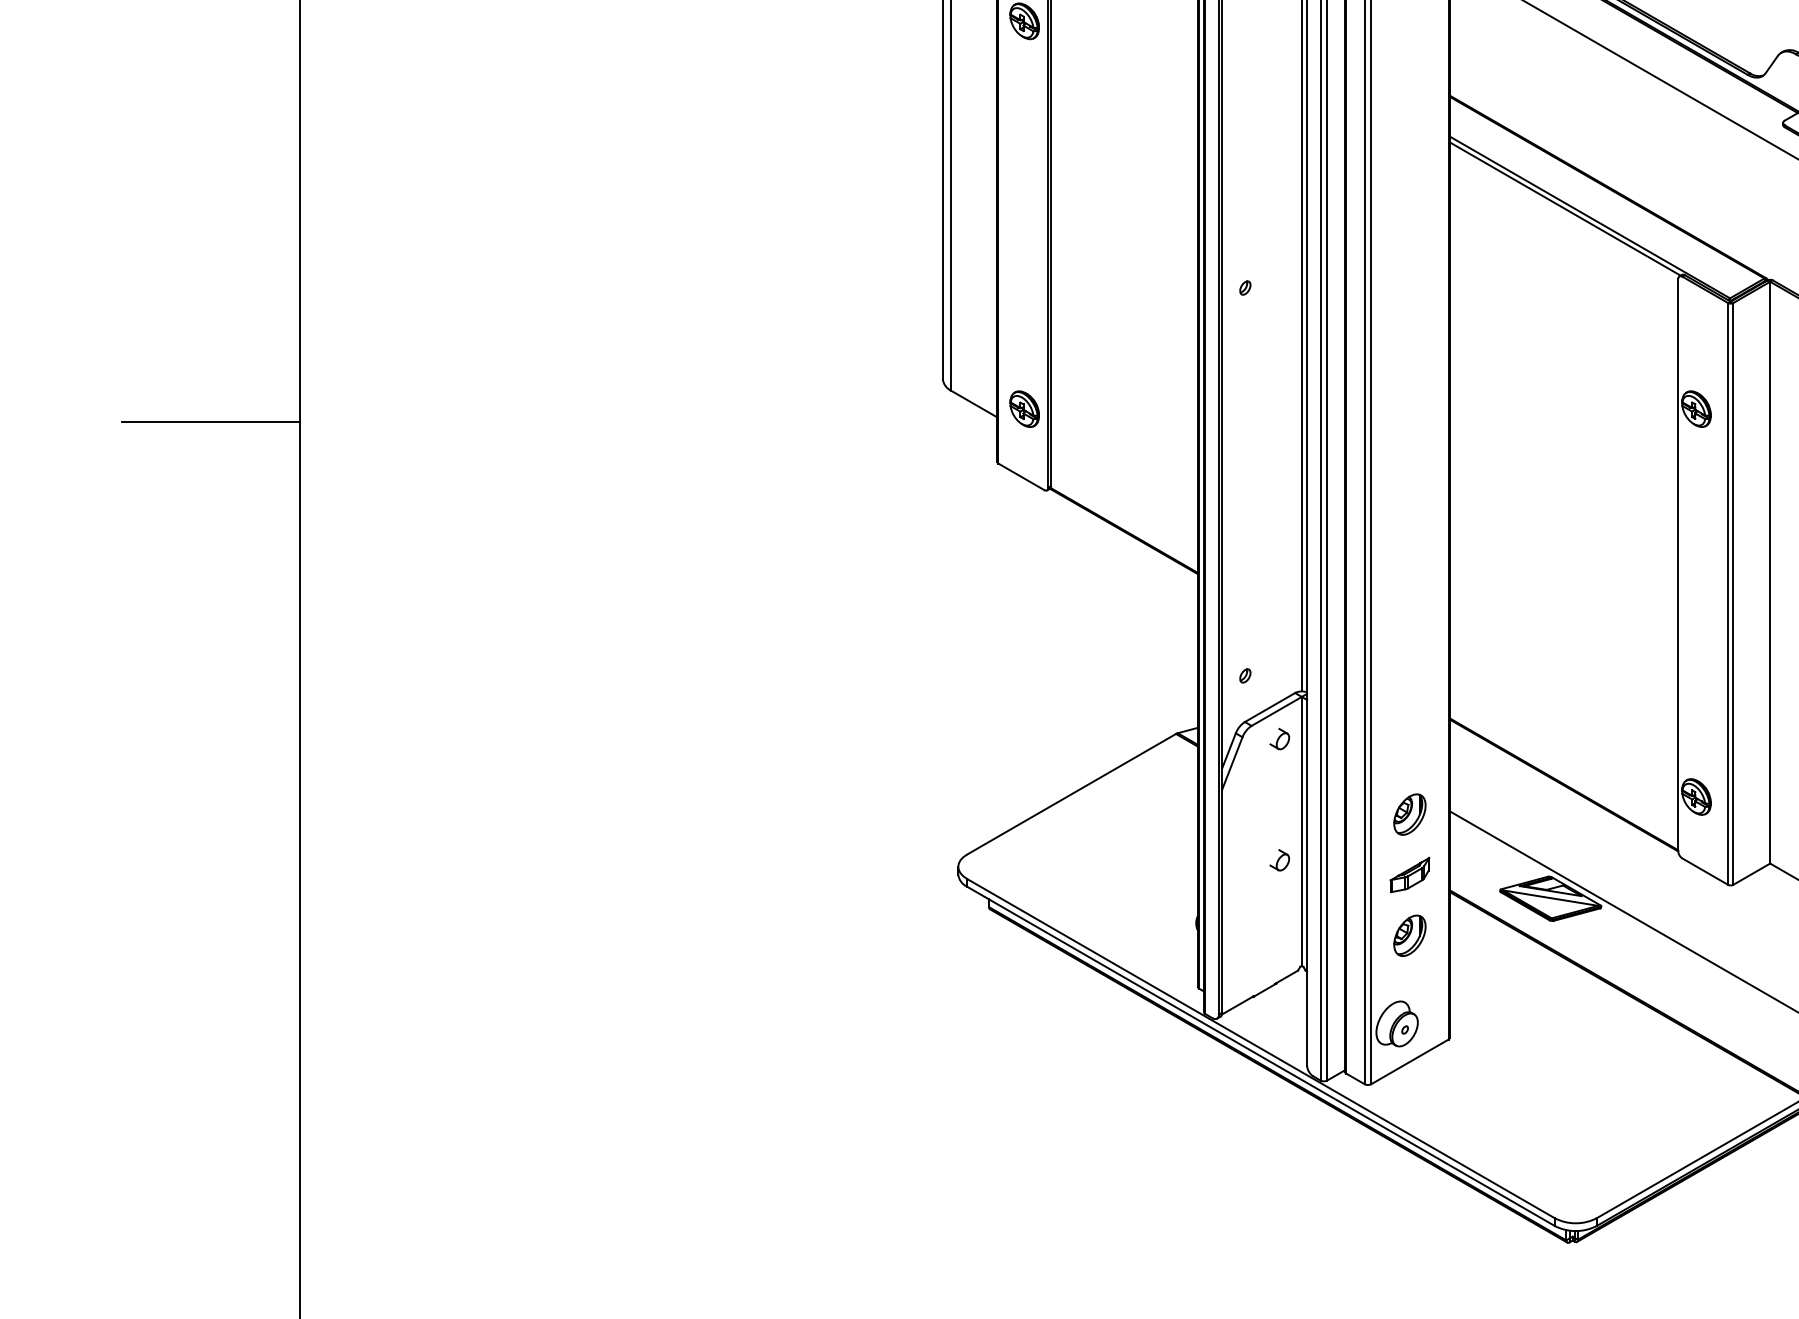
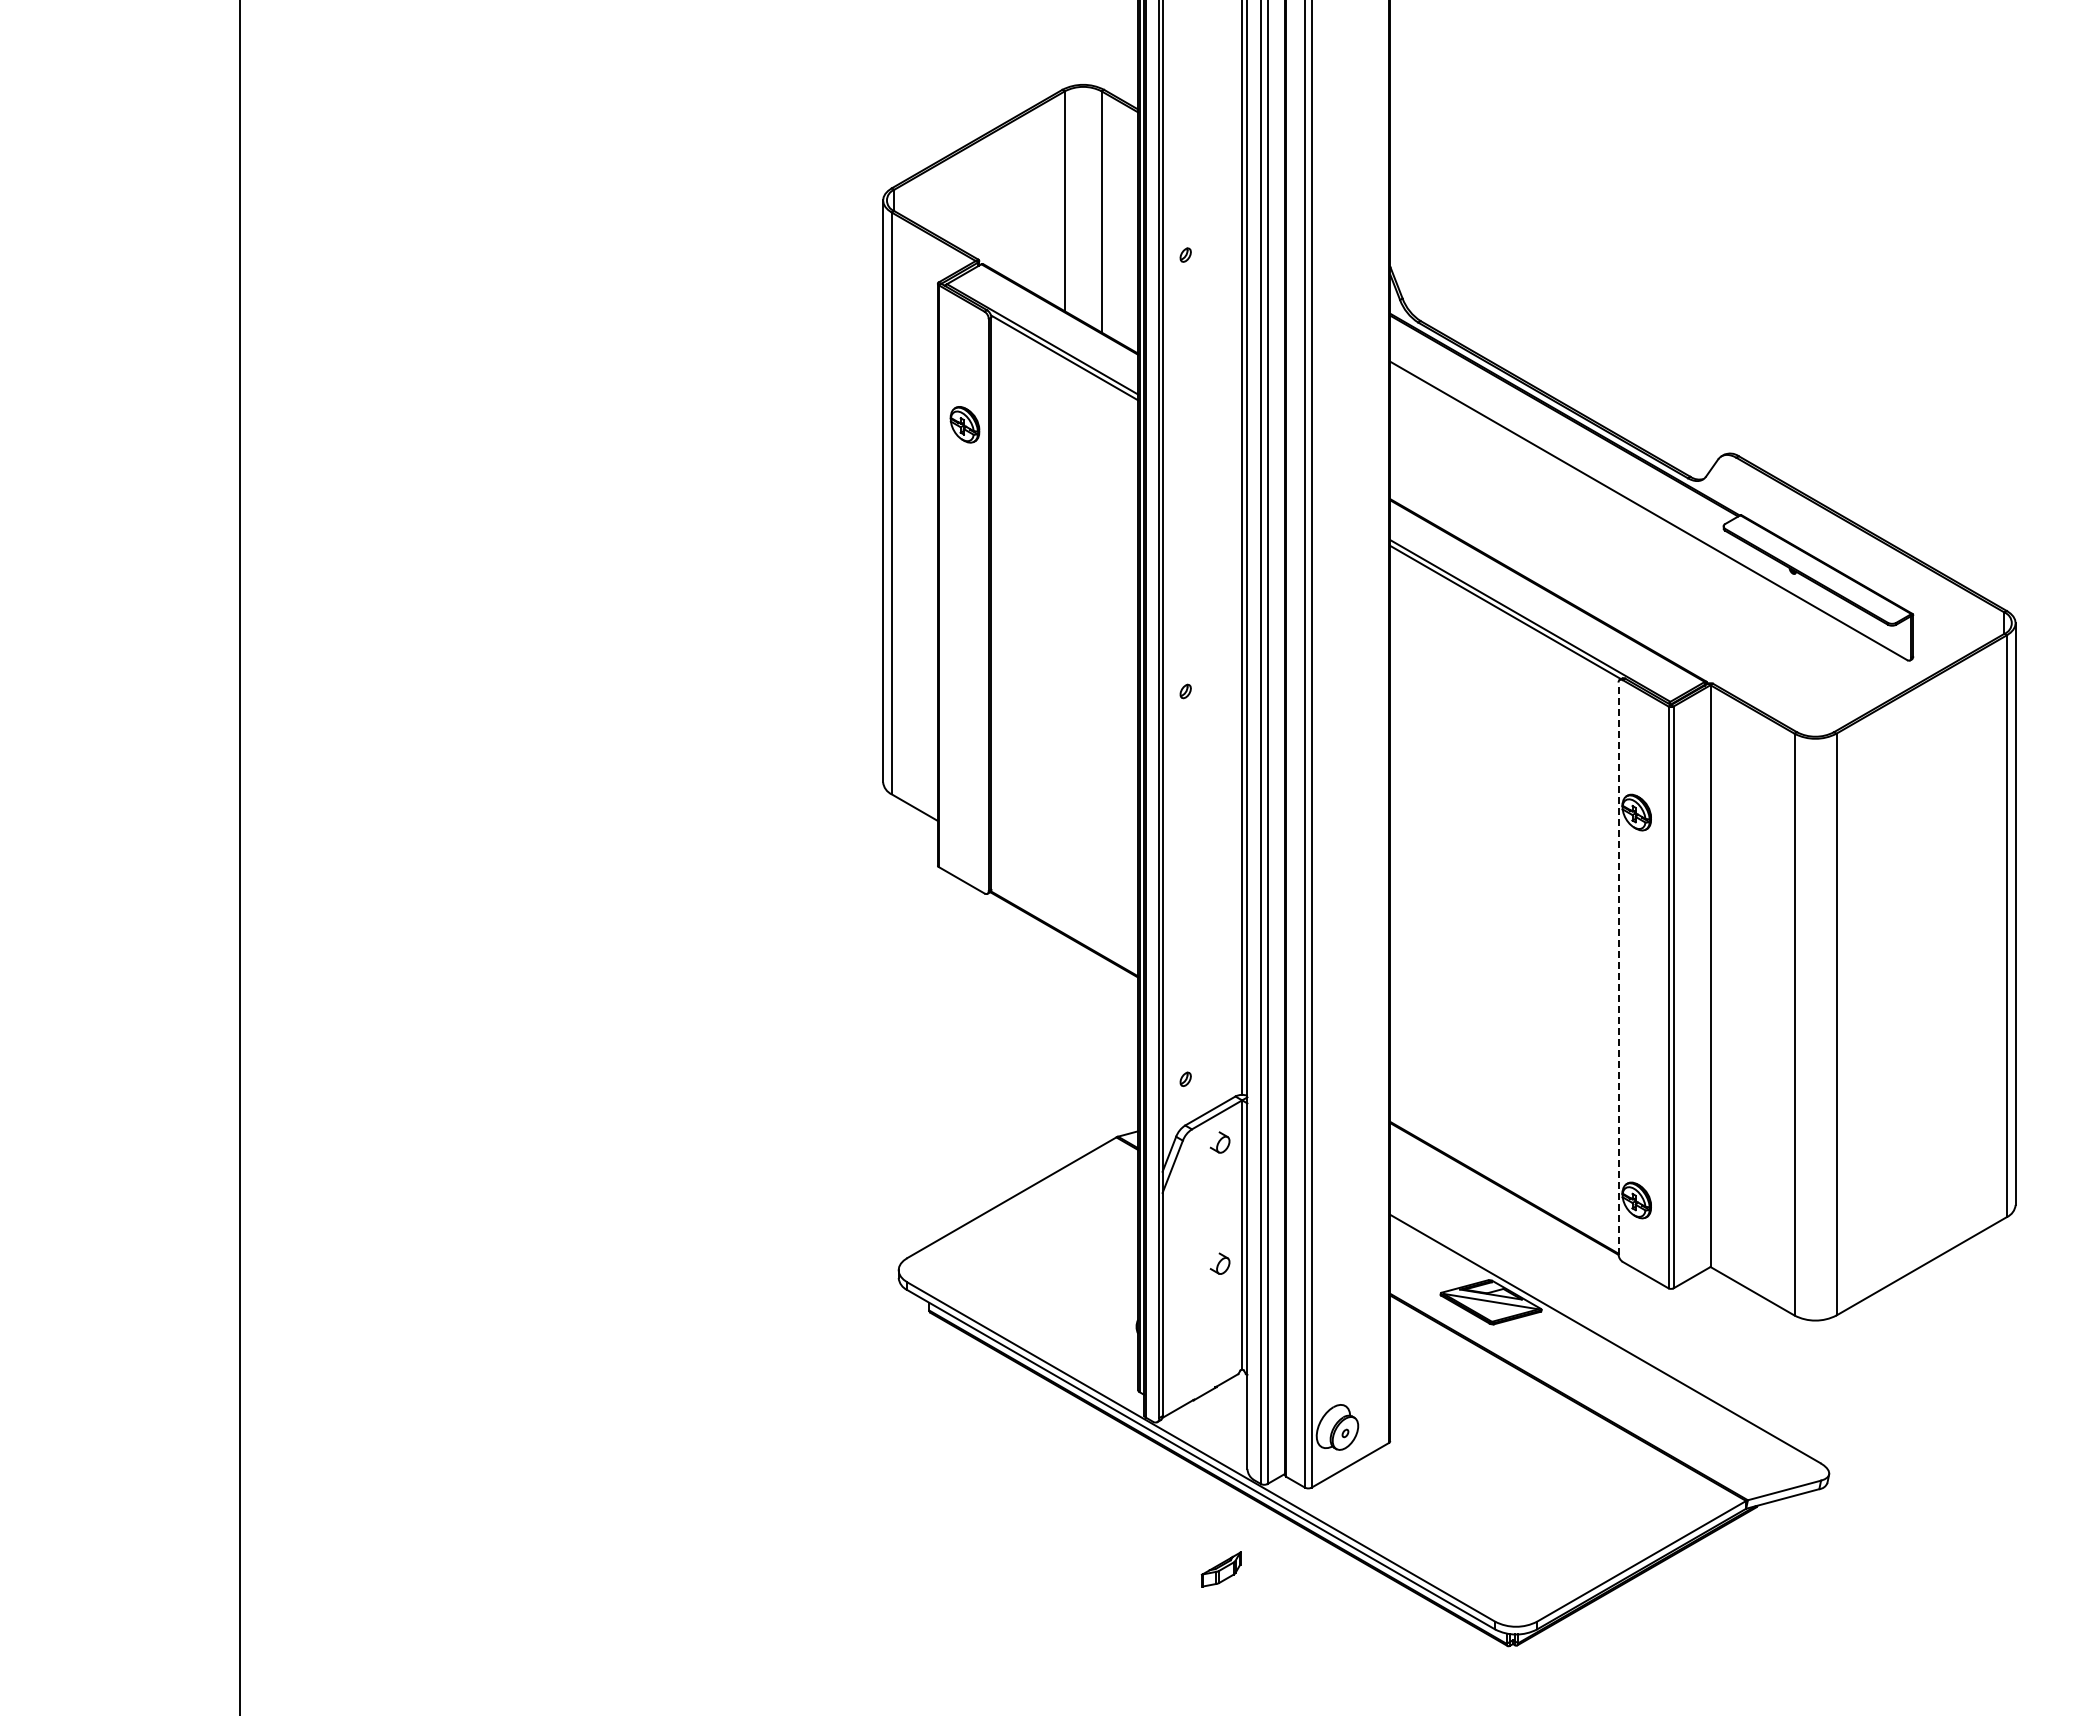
part: (1024, 409) -> (964, 812), removed
line: (211, 422) -> (151, 825), removed
line: (1678, 565) -> (1618, 968), solid -> dashed
part: (1409, 814) -> (1349, 1217), removed
part: (1409, 875) -> (1220, 1569), moved
part: (1409, 936) -> (1349, 1339), removed

